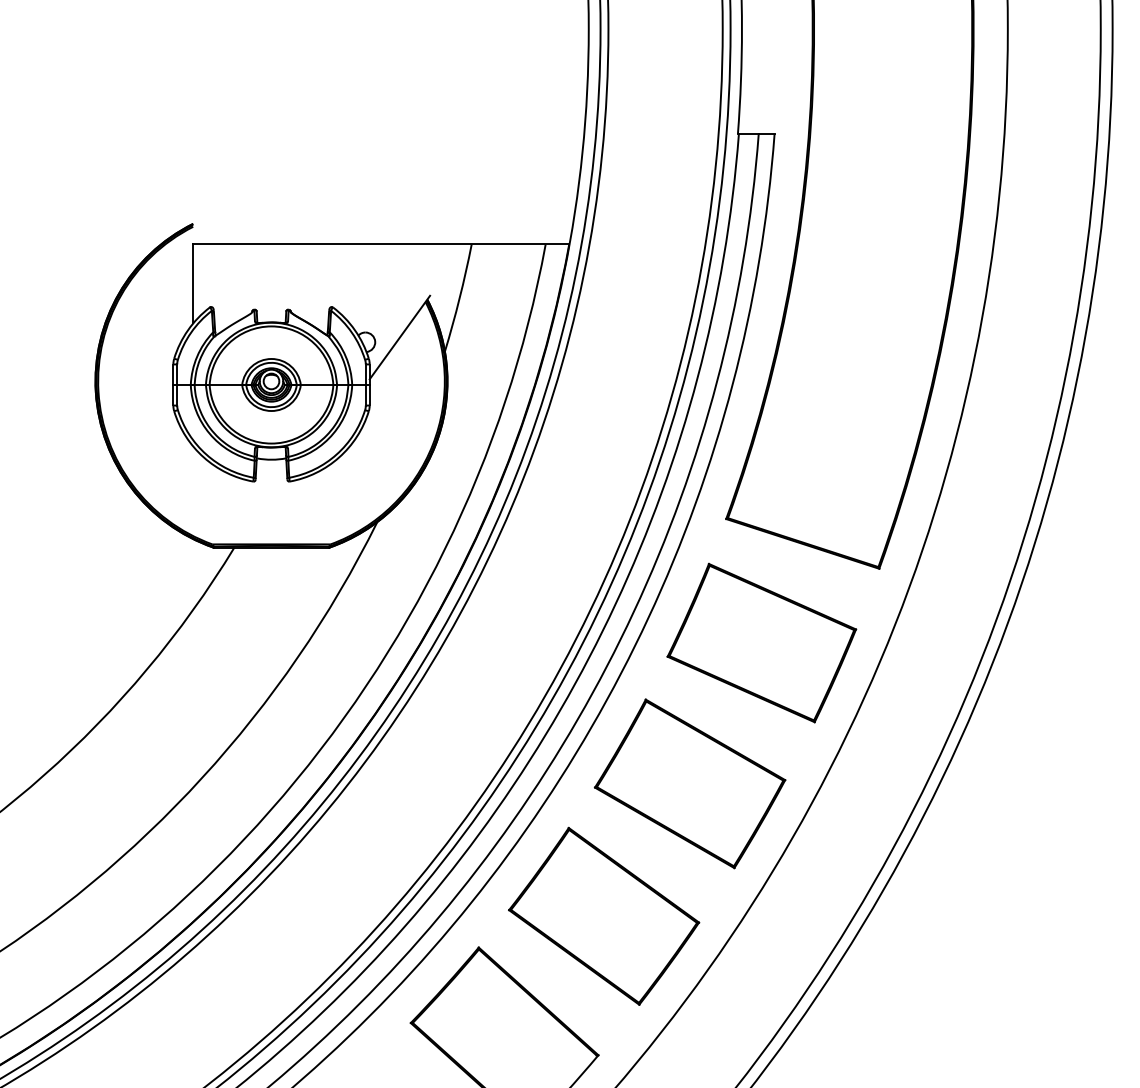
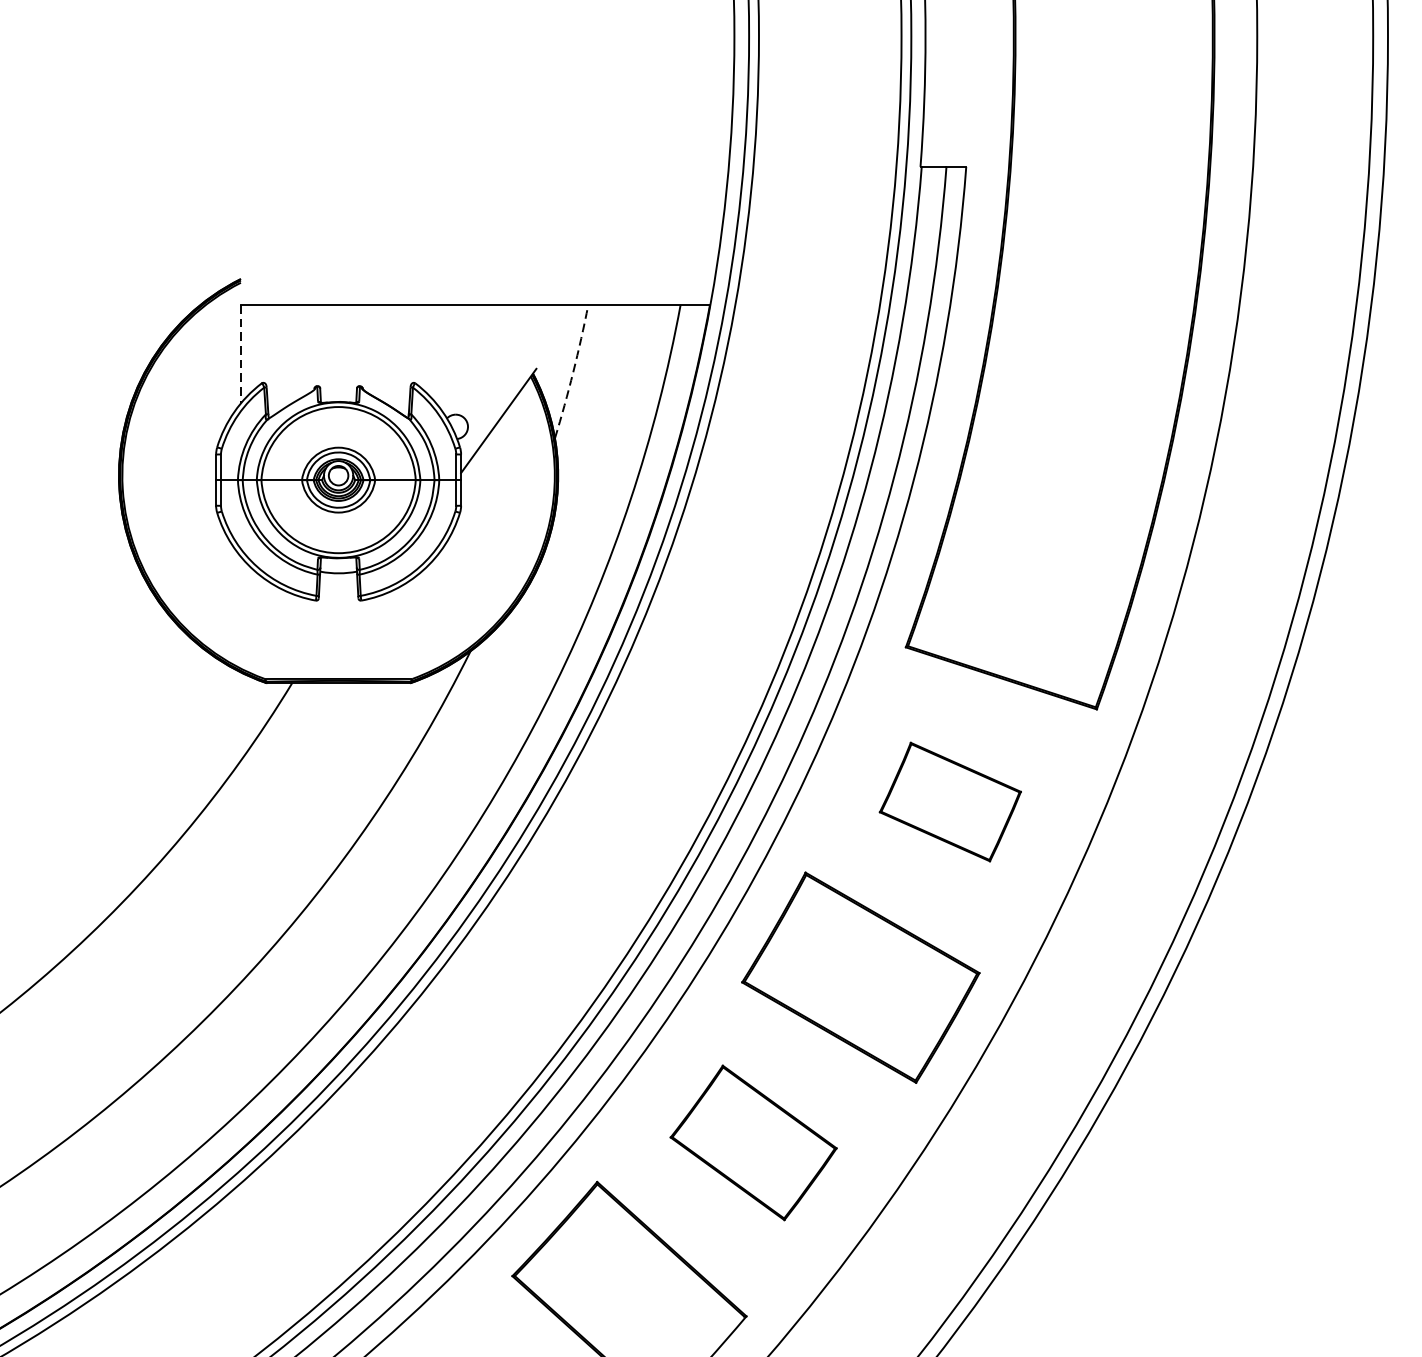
line: (193, 283) -> (241, 353), solid -> dashed
arc: (459, 298) -> (573, 372), solid -> dashed
part: (761, 642) -> (949, 801), size x0.6
part: (604, 915) -> (754, 1141), size x0.7

